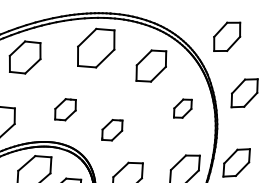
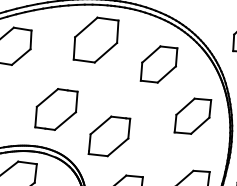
part: (182, 108) -> (192, 115), size x1.67
part: (65, 109) -> (56, 109), size x1.67
part: (112, 130) -> (109, 136), size x1.67

